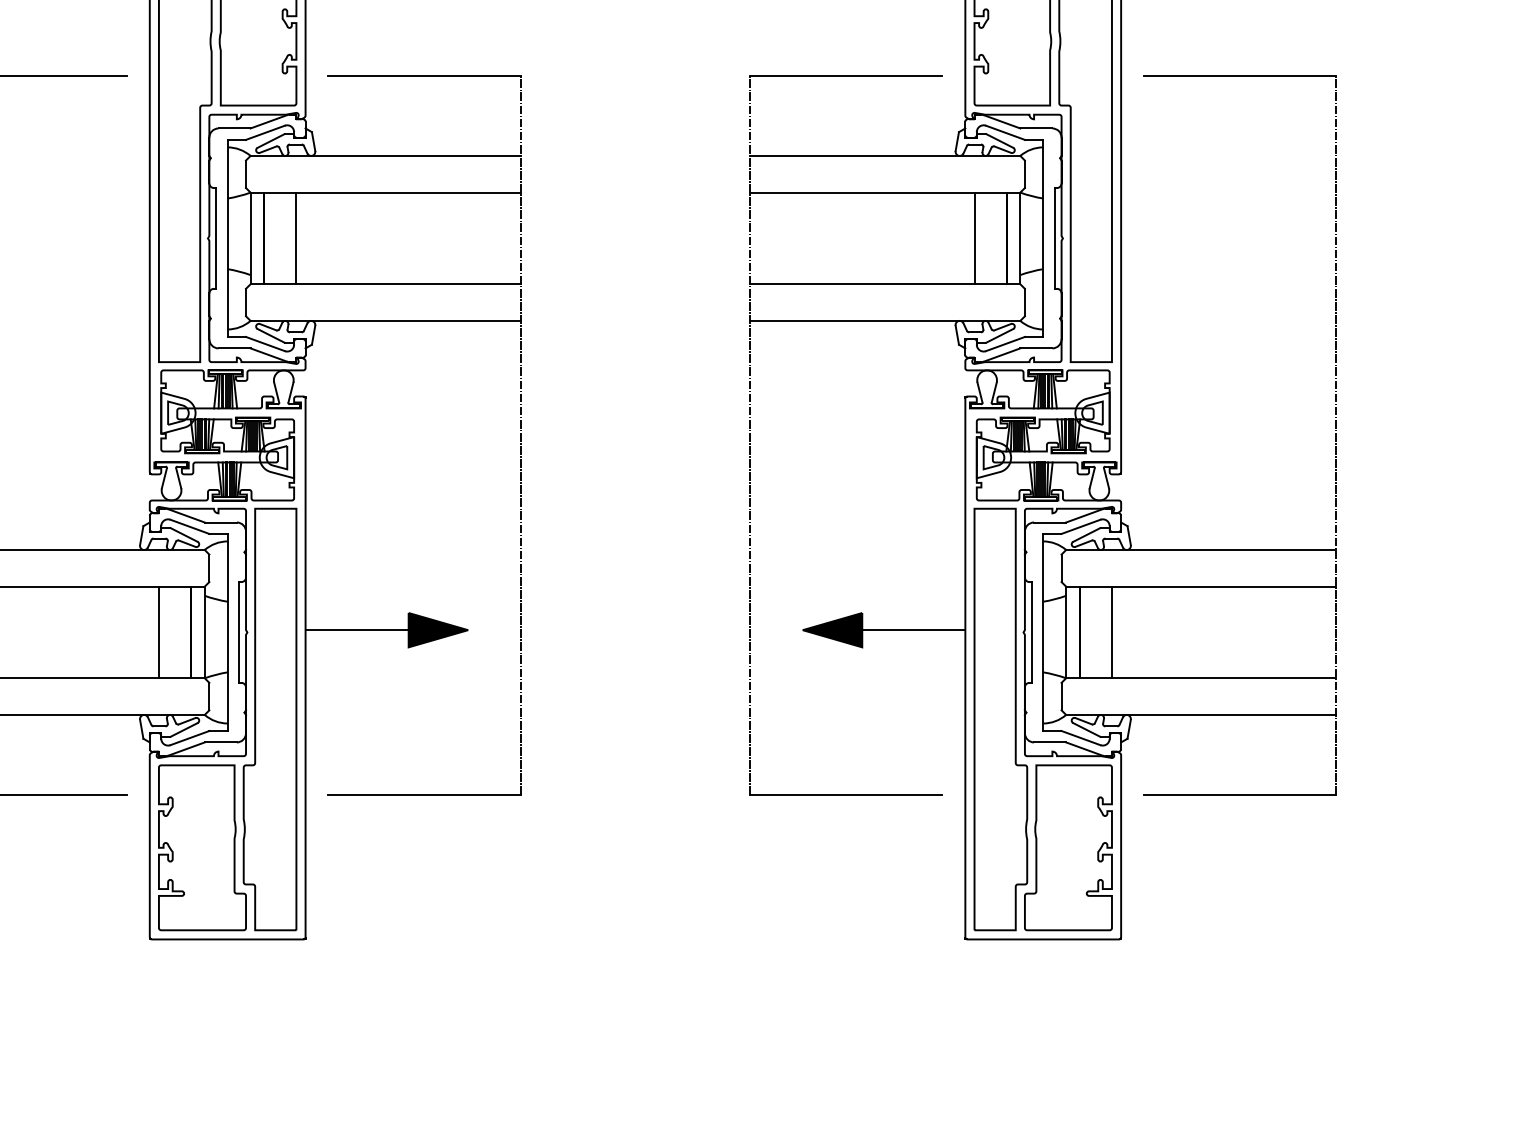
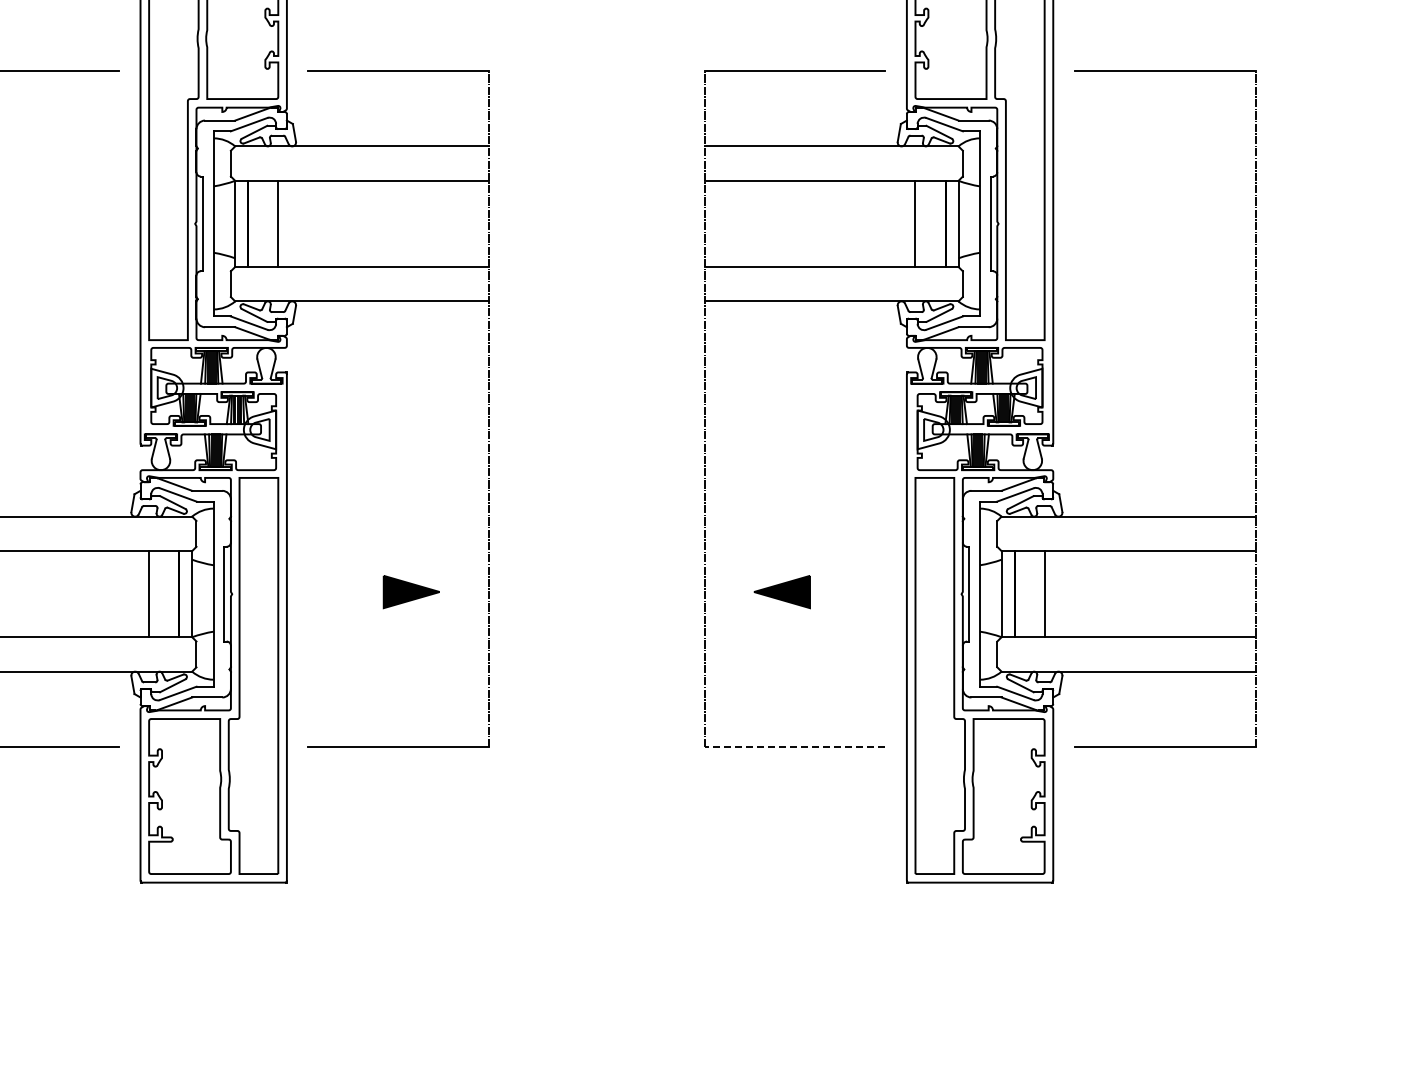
line: (356, 630) -> (334, 592), removed
line: (913, 630) -> (858, 592), removed
line: (845, 795) -> (794, 747), solid -> dashed

